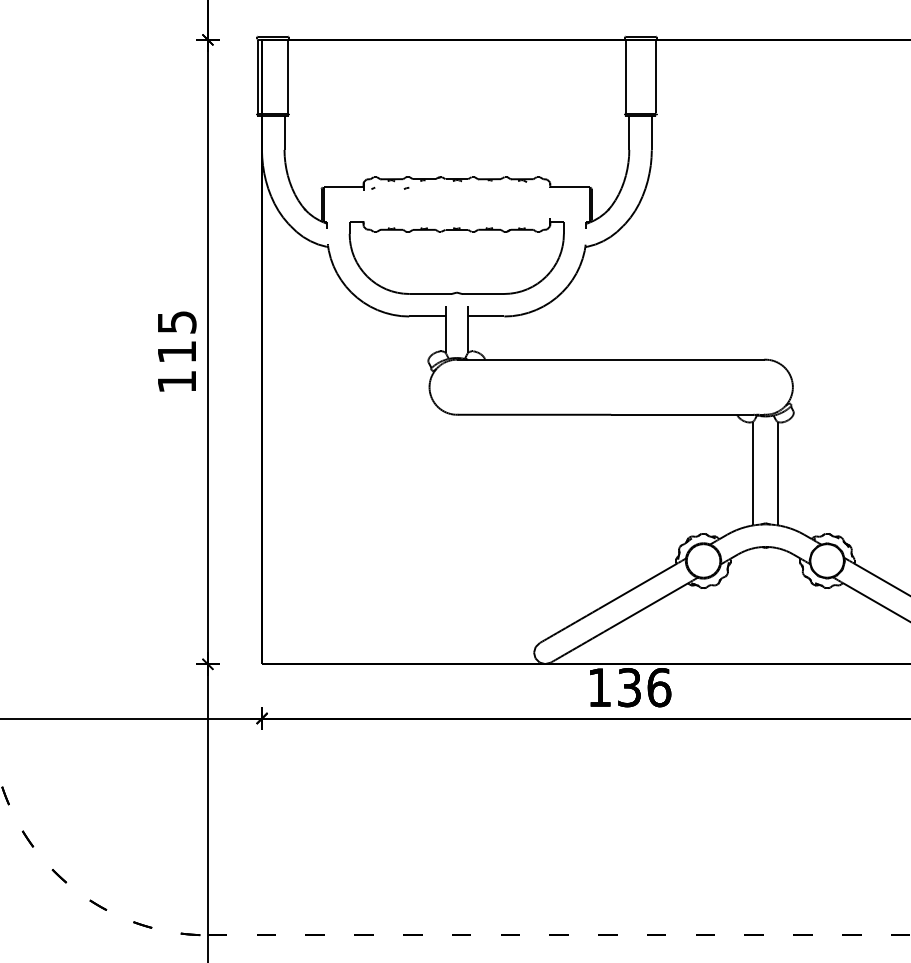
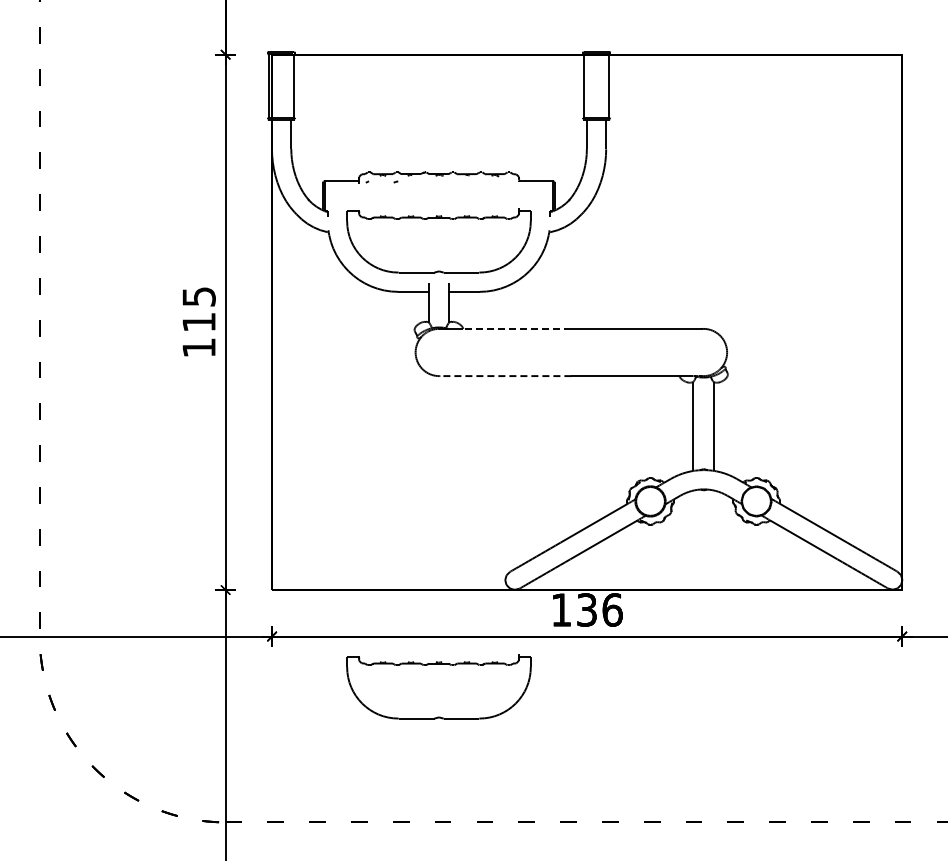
line: (547, 359) -> (516, 328), solid -> dashed
line: (534, 415) -> (505, 376), solid -> dashed
part: (456, 776) -> (438, 686), added

